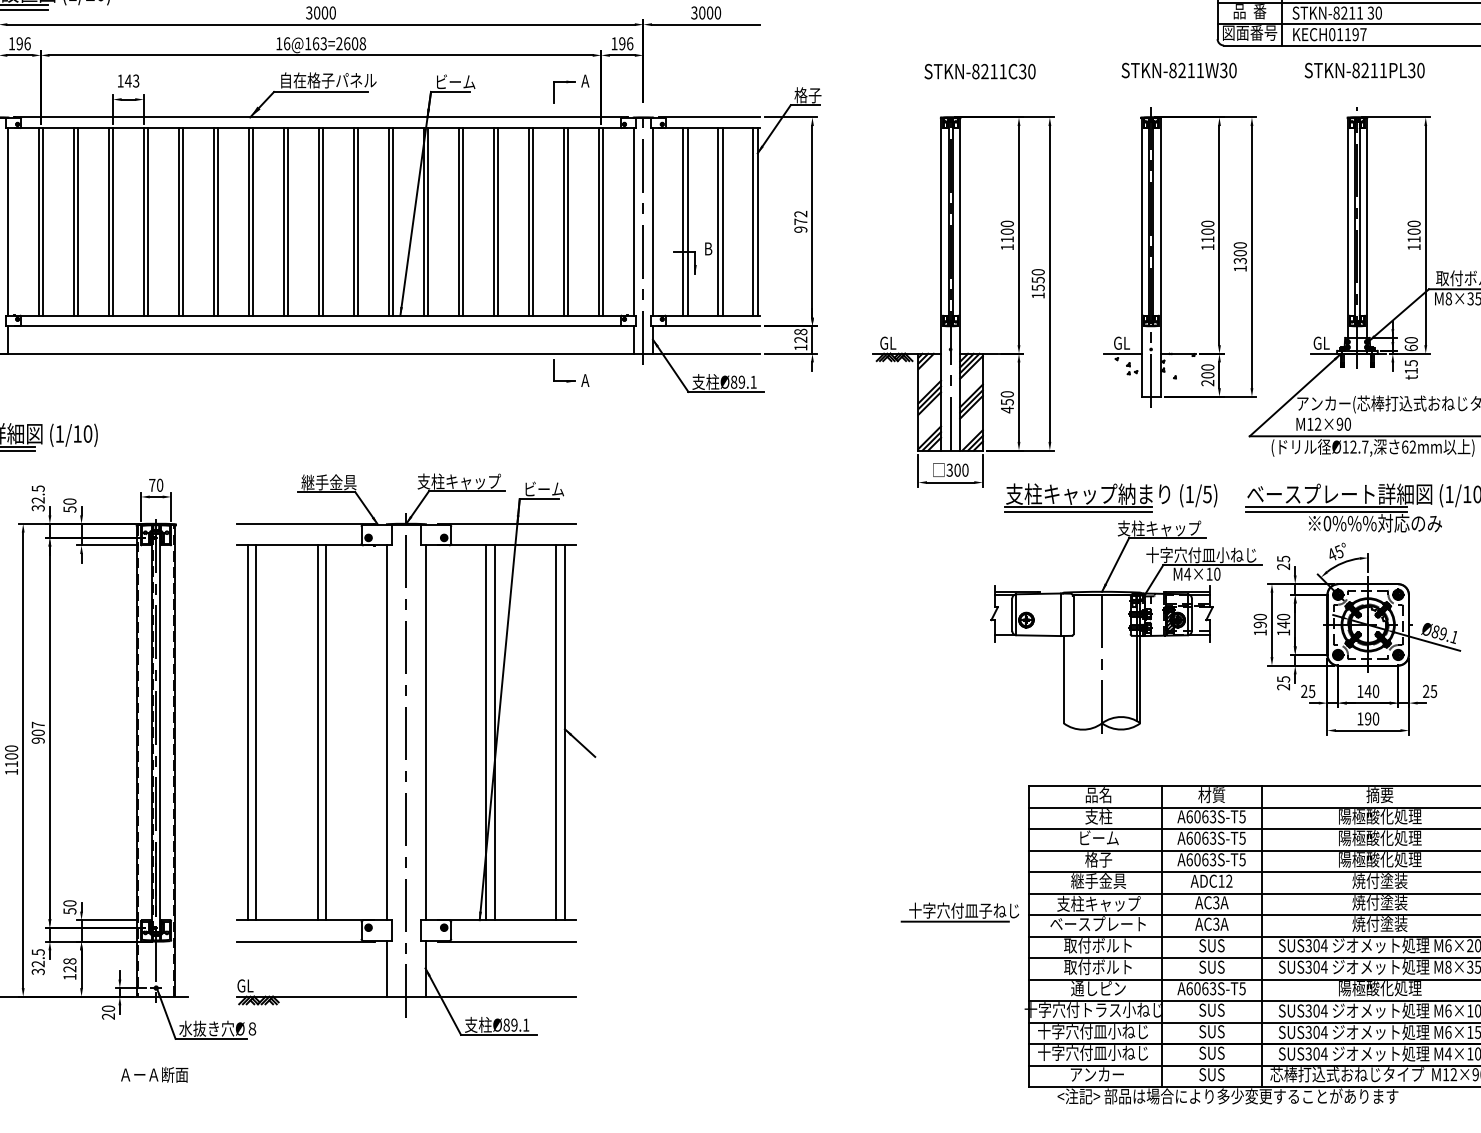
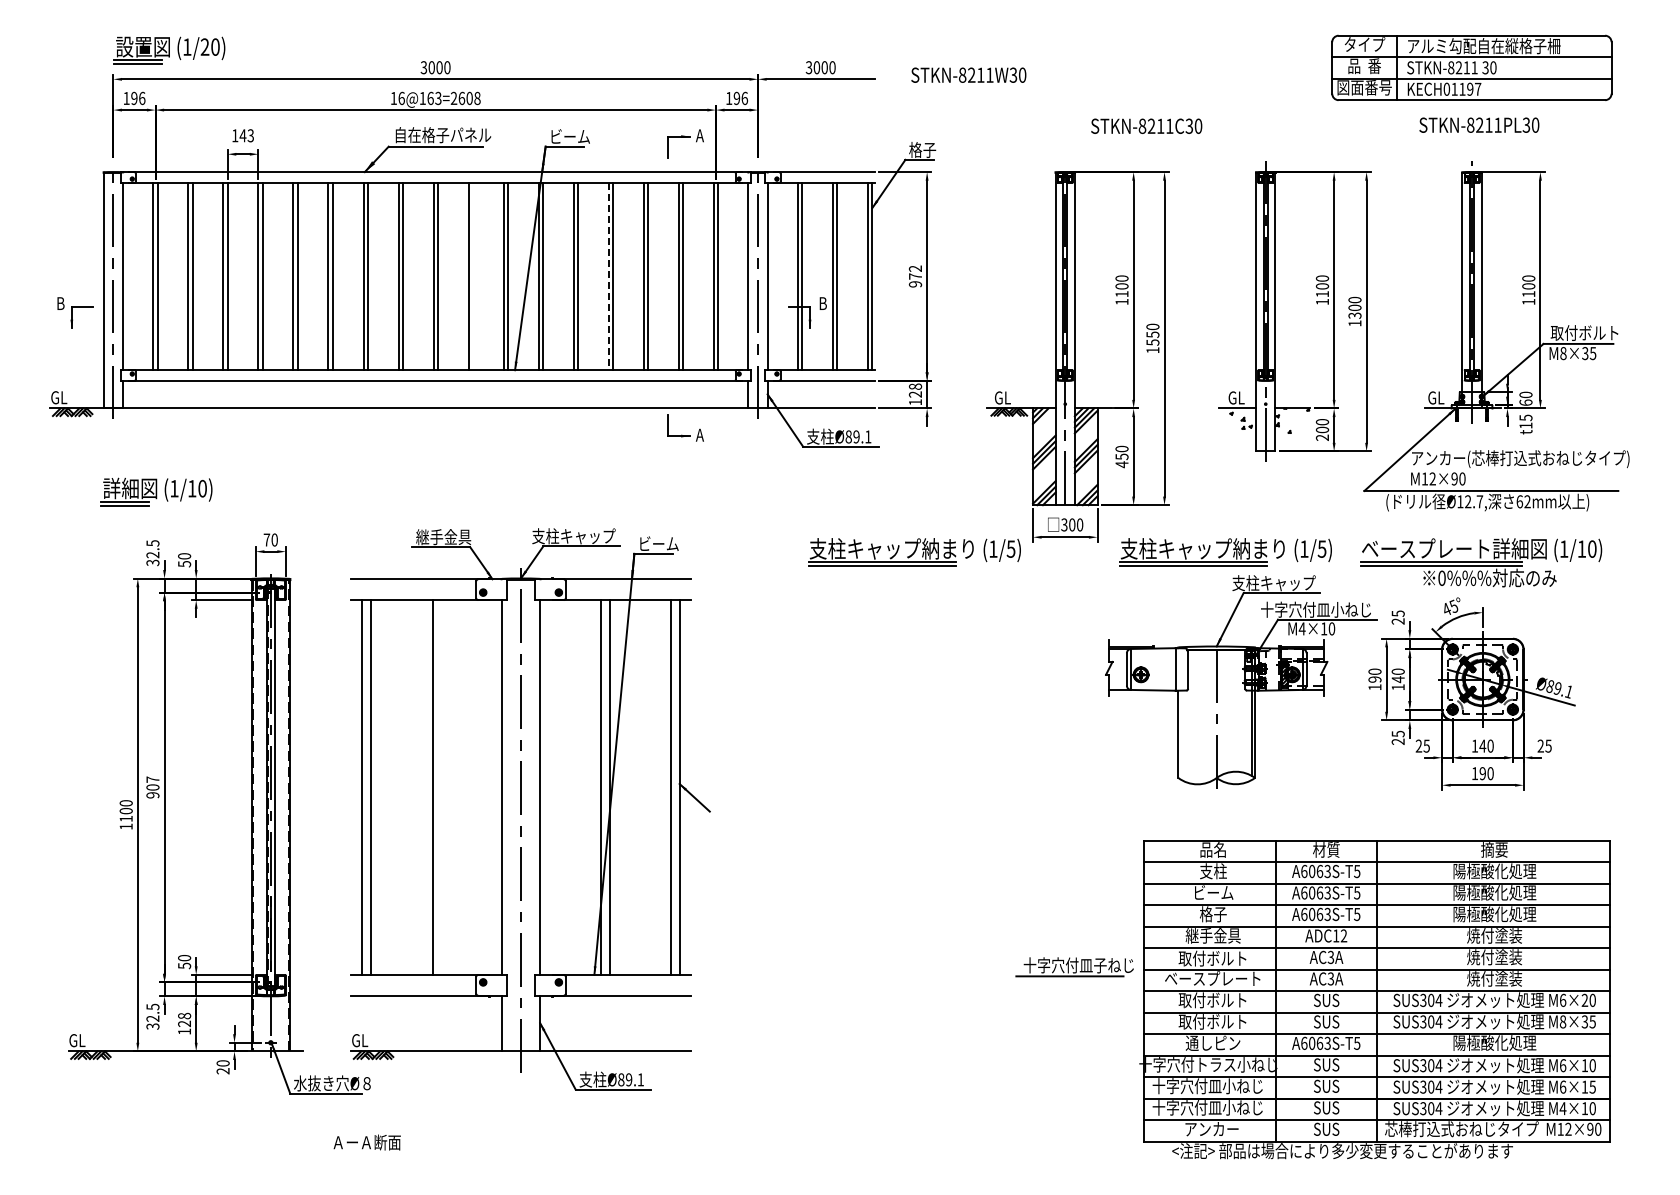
text: (1178, 69) -> (968, 74), moved
text: (979, 70) -> (1146, 125), moved
line: (357, 221) -> (472, 276), removed
line: (493, 221) -> (608, 276), solid -> dashed
part: (799, 497) -> (914, 552), added
line: (326, 732) -> (441, 787), removed
text: (1098, 903) -> (1213, 958), 支柱キャップ -> 取付ボルト
text: (153, 1074) -> (366, 1142), moved

